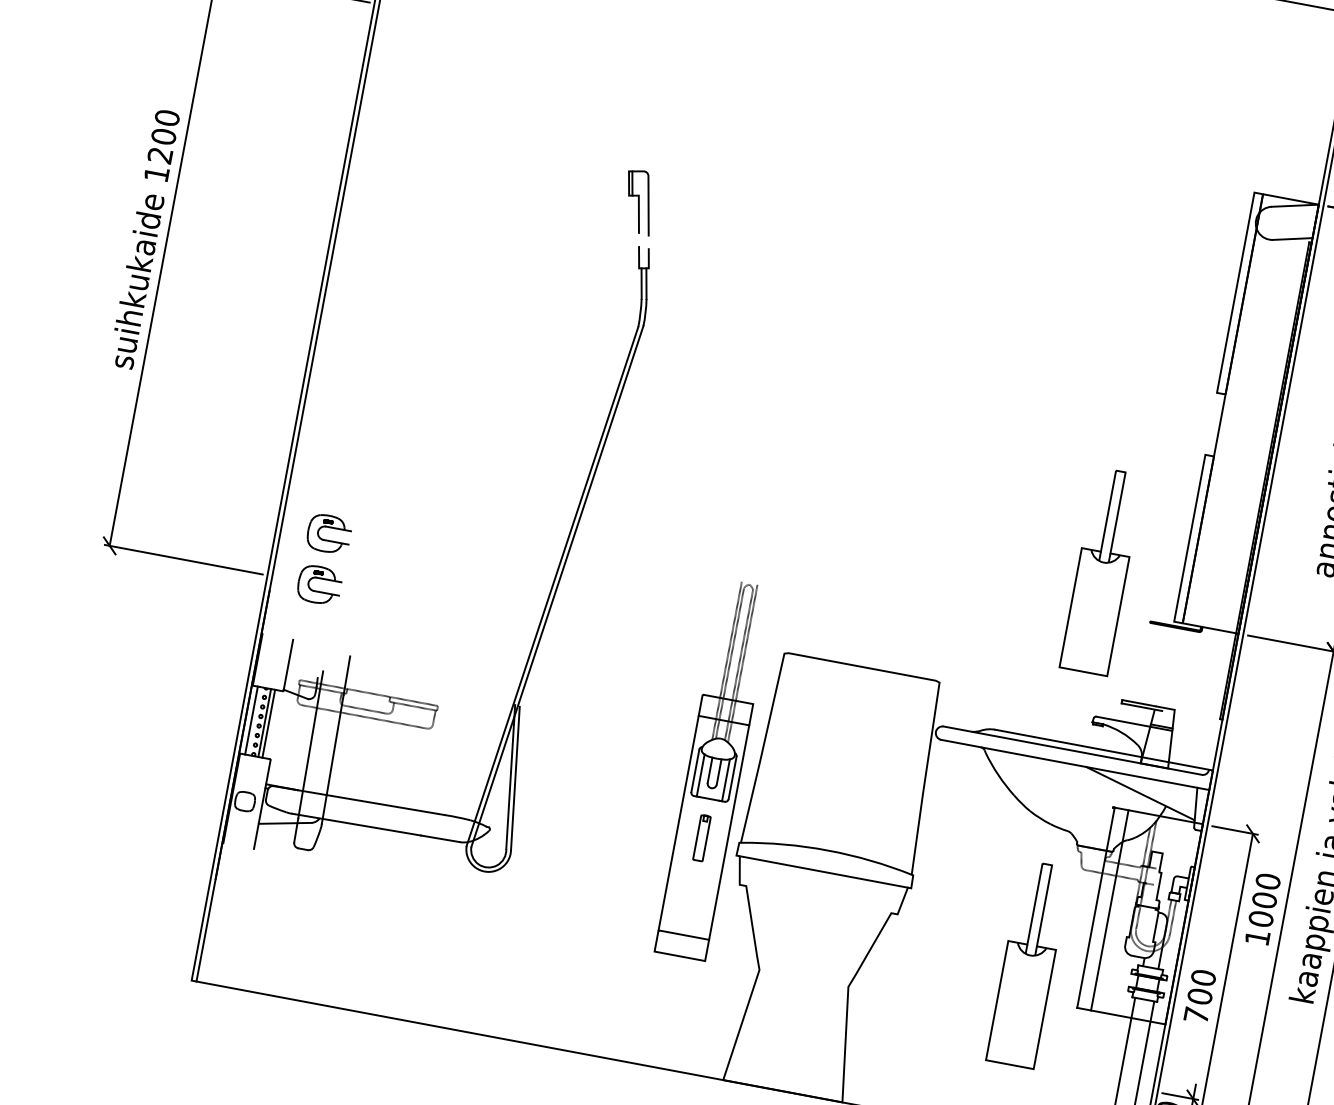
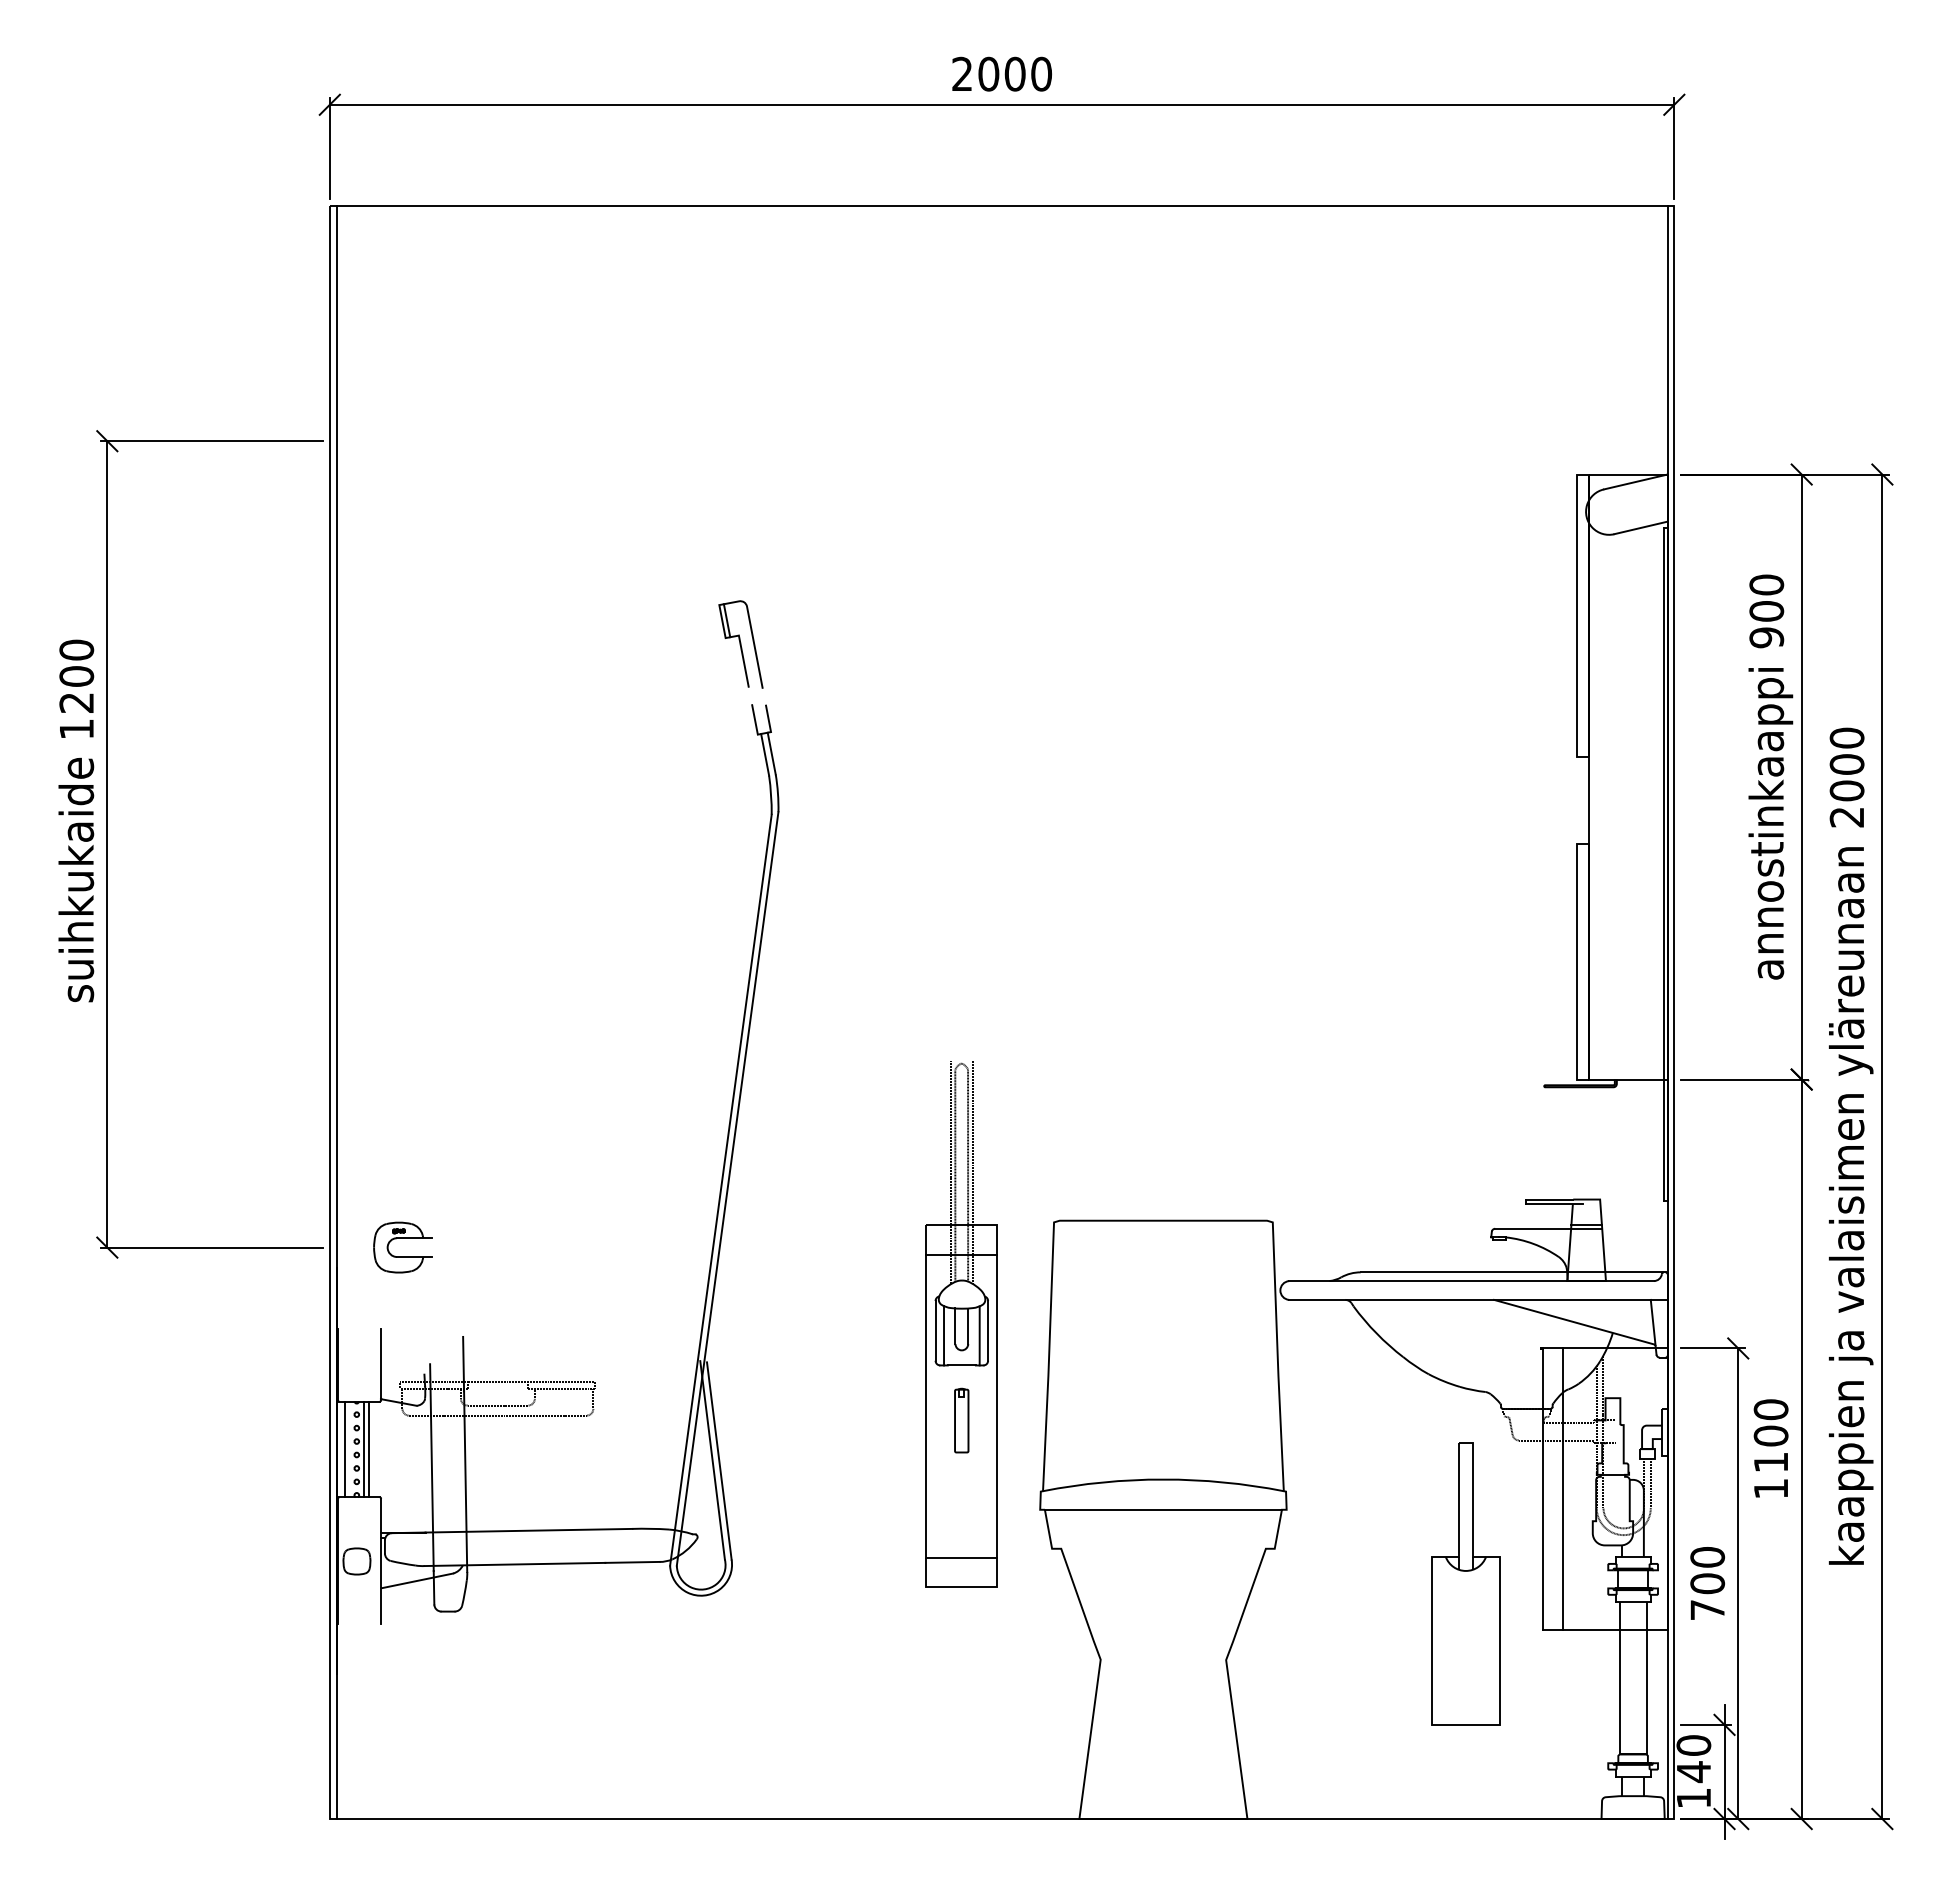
part: (329, 527) -> (402, 1166), removed
part: (1101, 571) -> (1465, 1029), removed
part: (714, 769) -> (961, 1324), moved
text: (1260, 918) -> (1770, 1462), 1000 -> 1100

